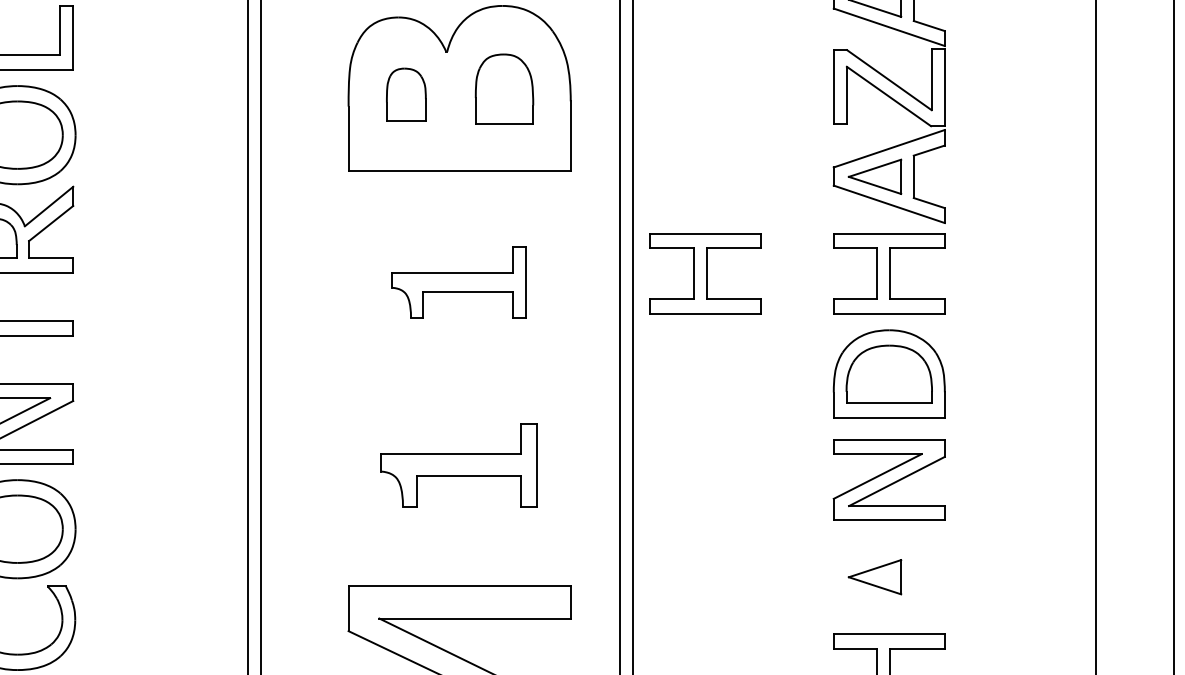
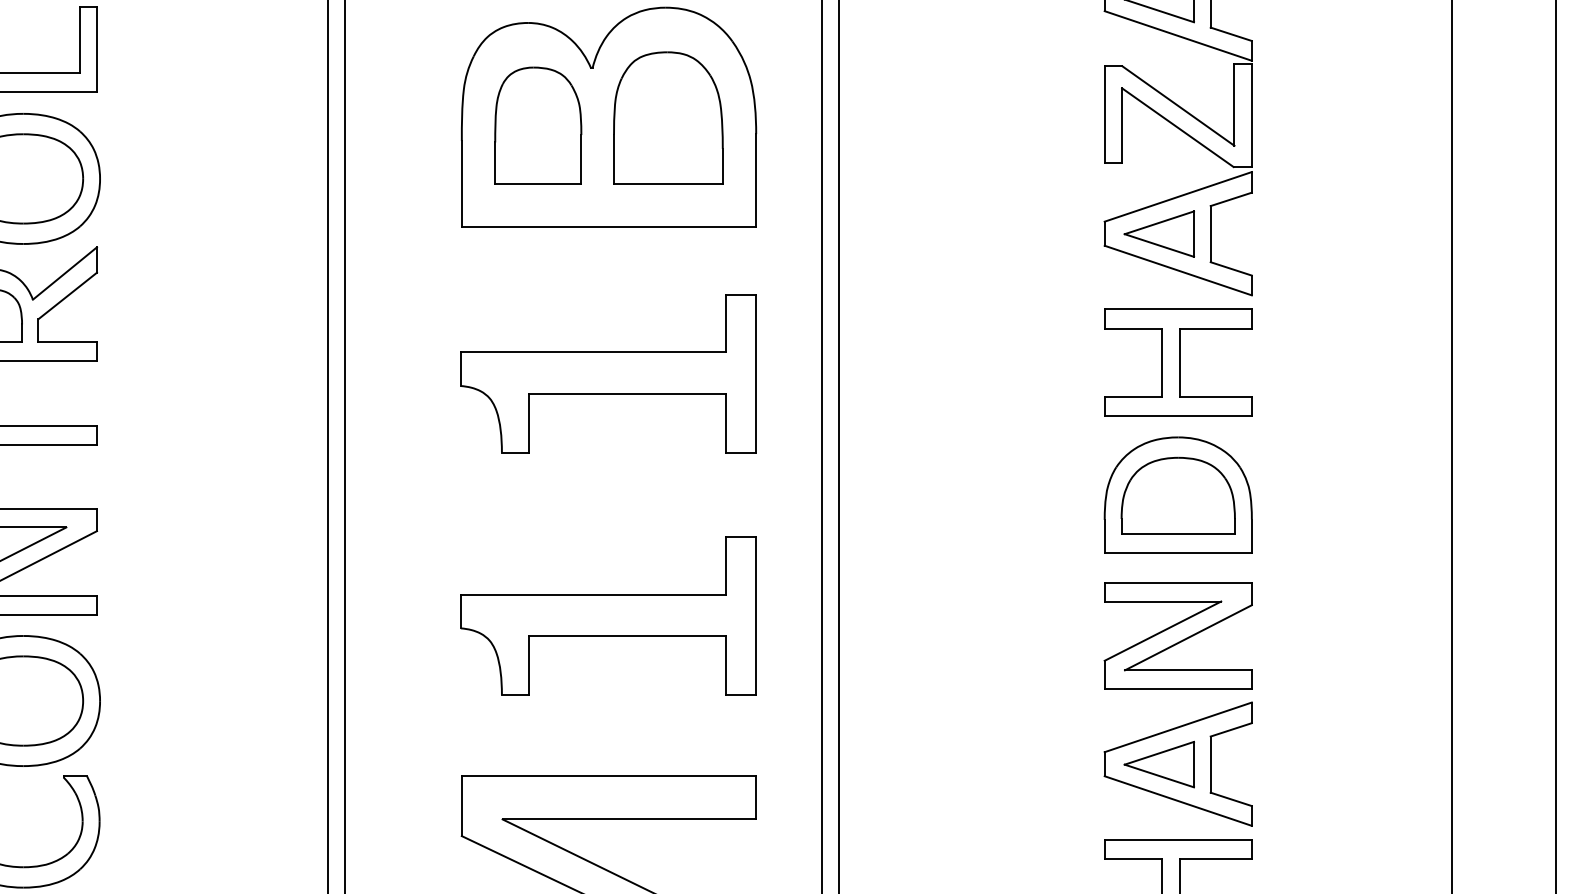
part: (504, 88) -> (668, 117), size x1.43
part: (406, 94) -> (538, 125), size x1.67
part: (706, 273) -> (935, 362), removed
part: (459, 282) -> (608, 373), size x1.67
part: (459, 464) -> (608, 615), size x1.43
part: (888, 576) -> (1177, 763), added

